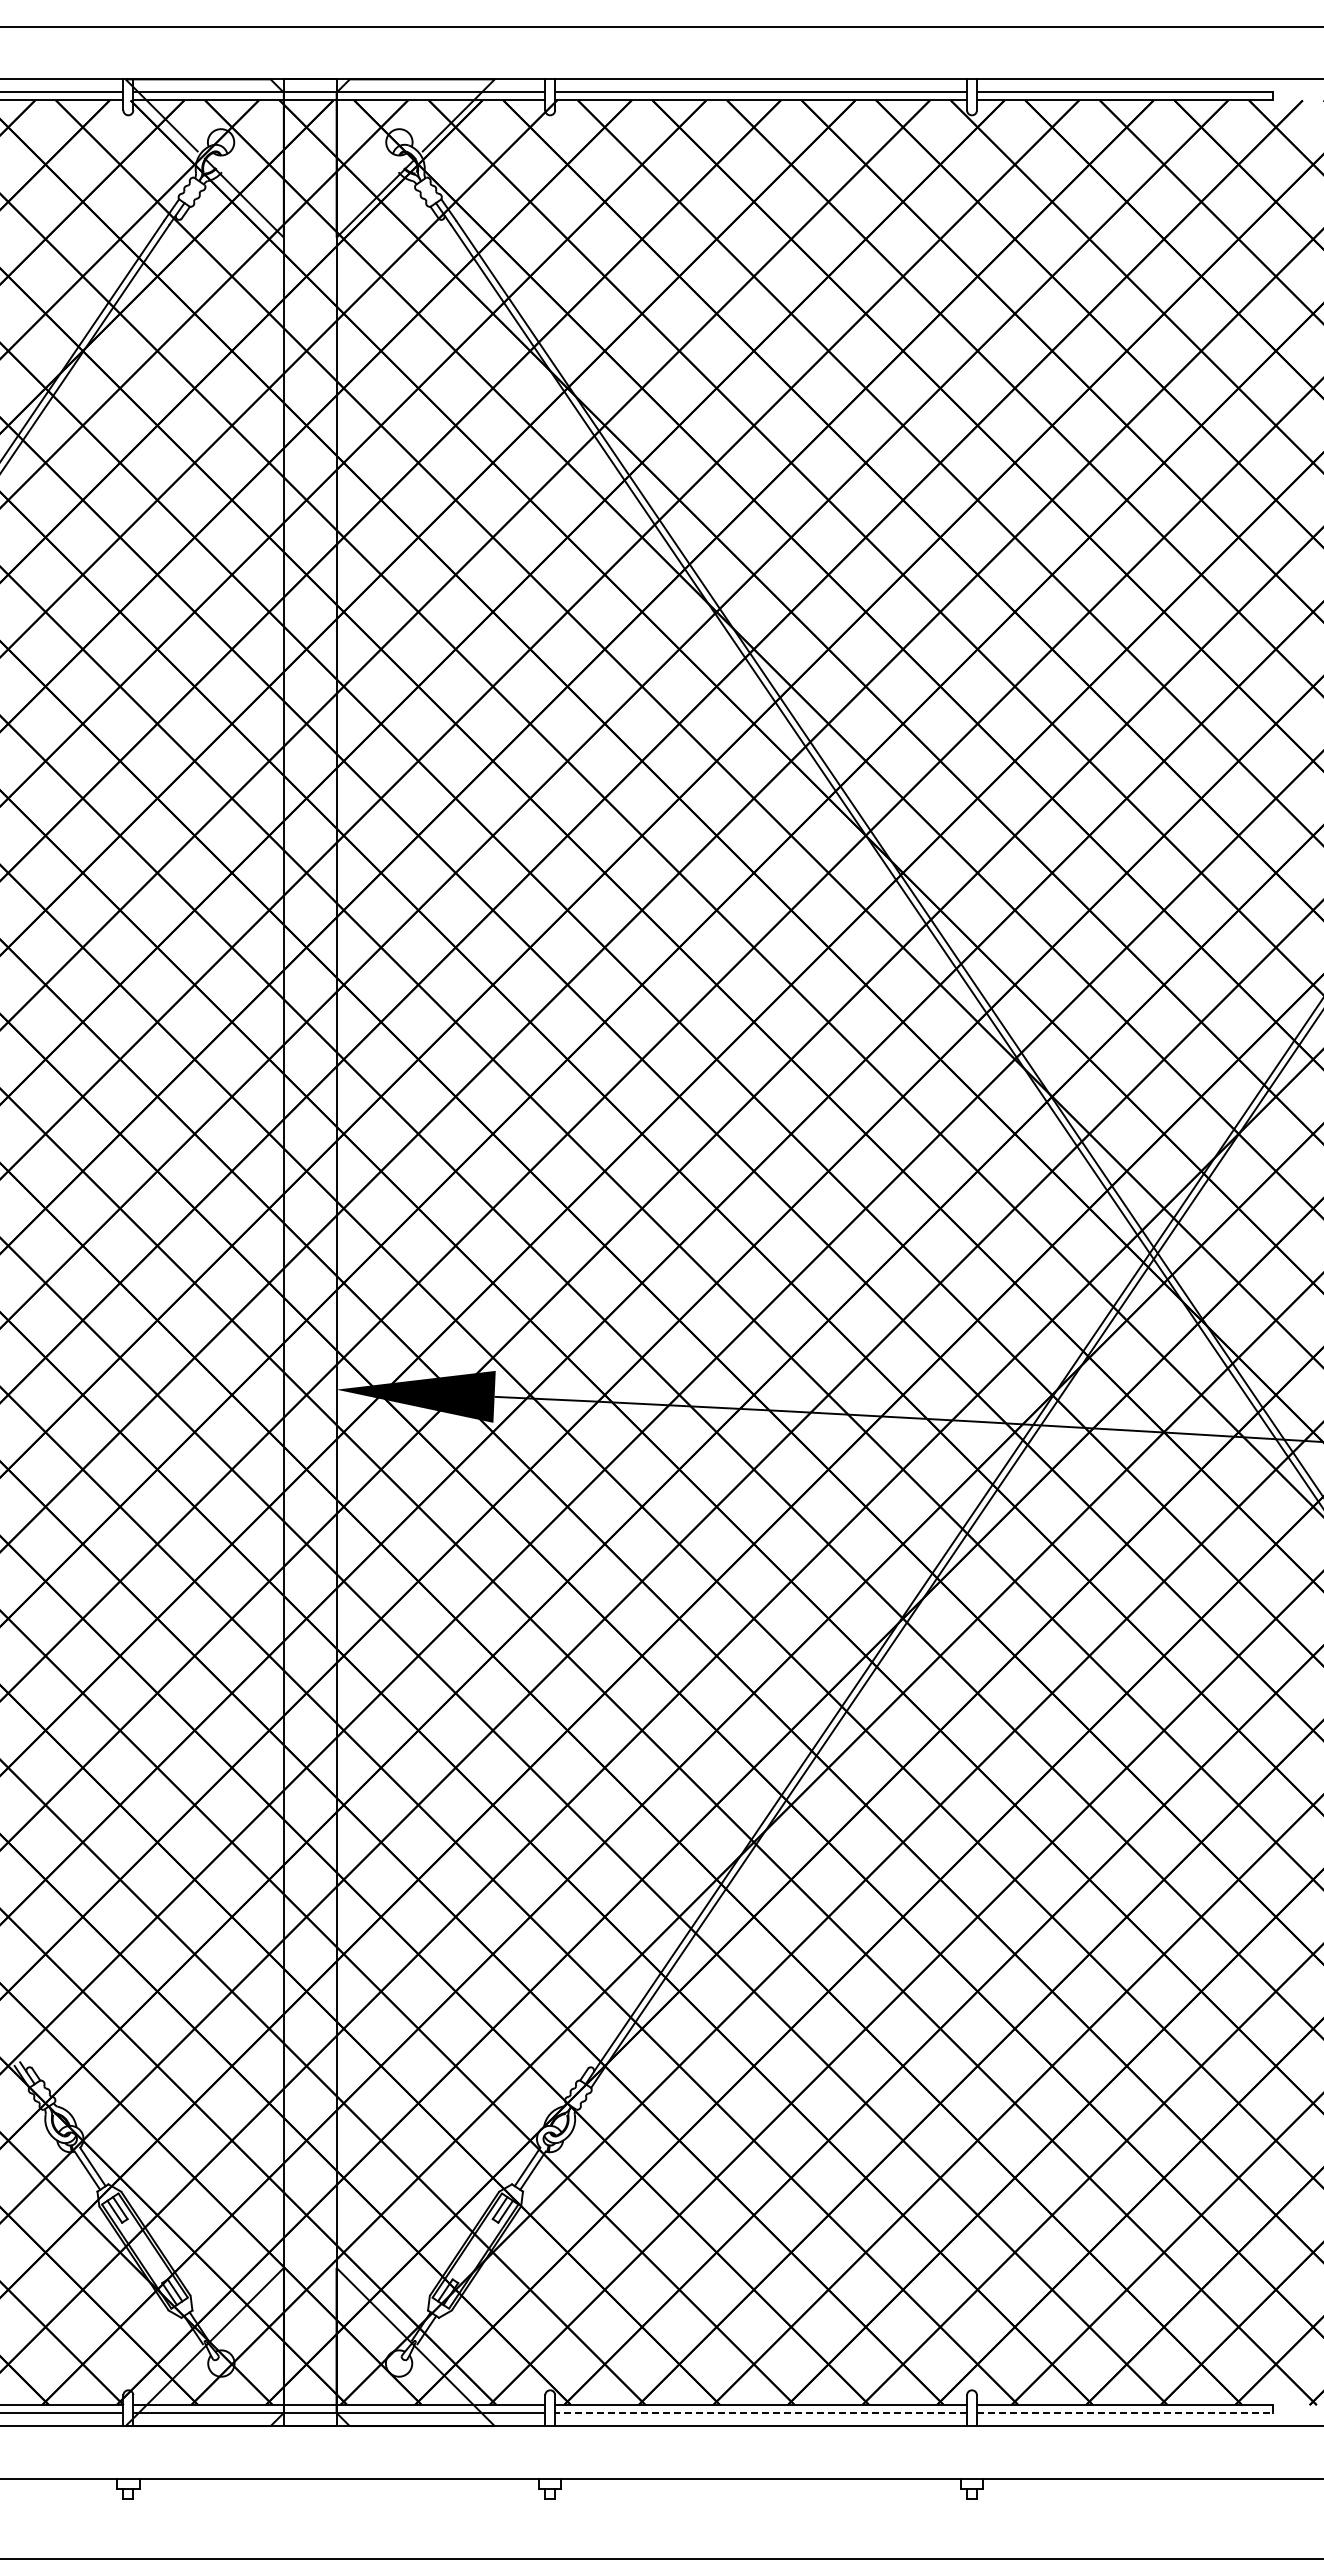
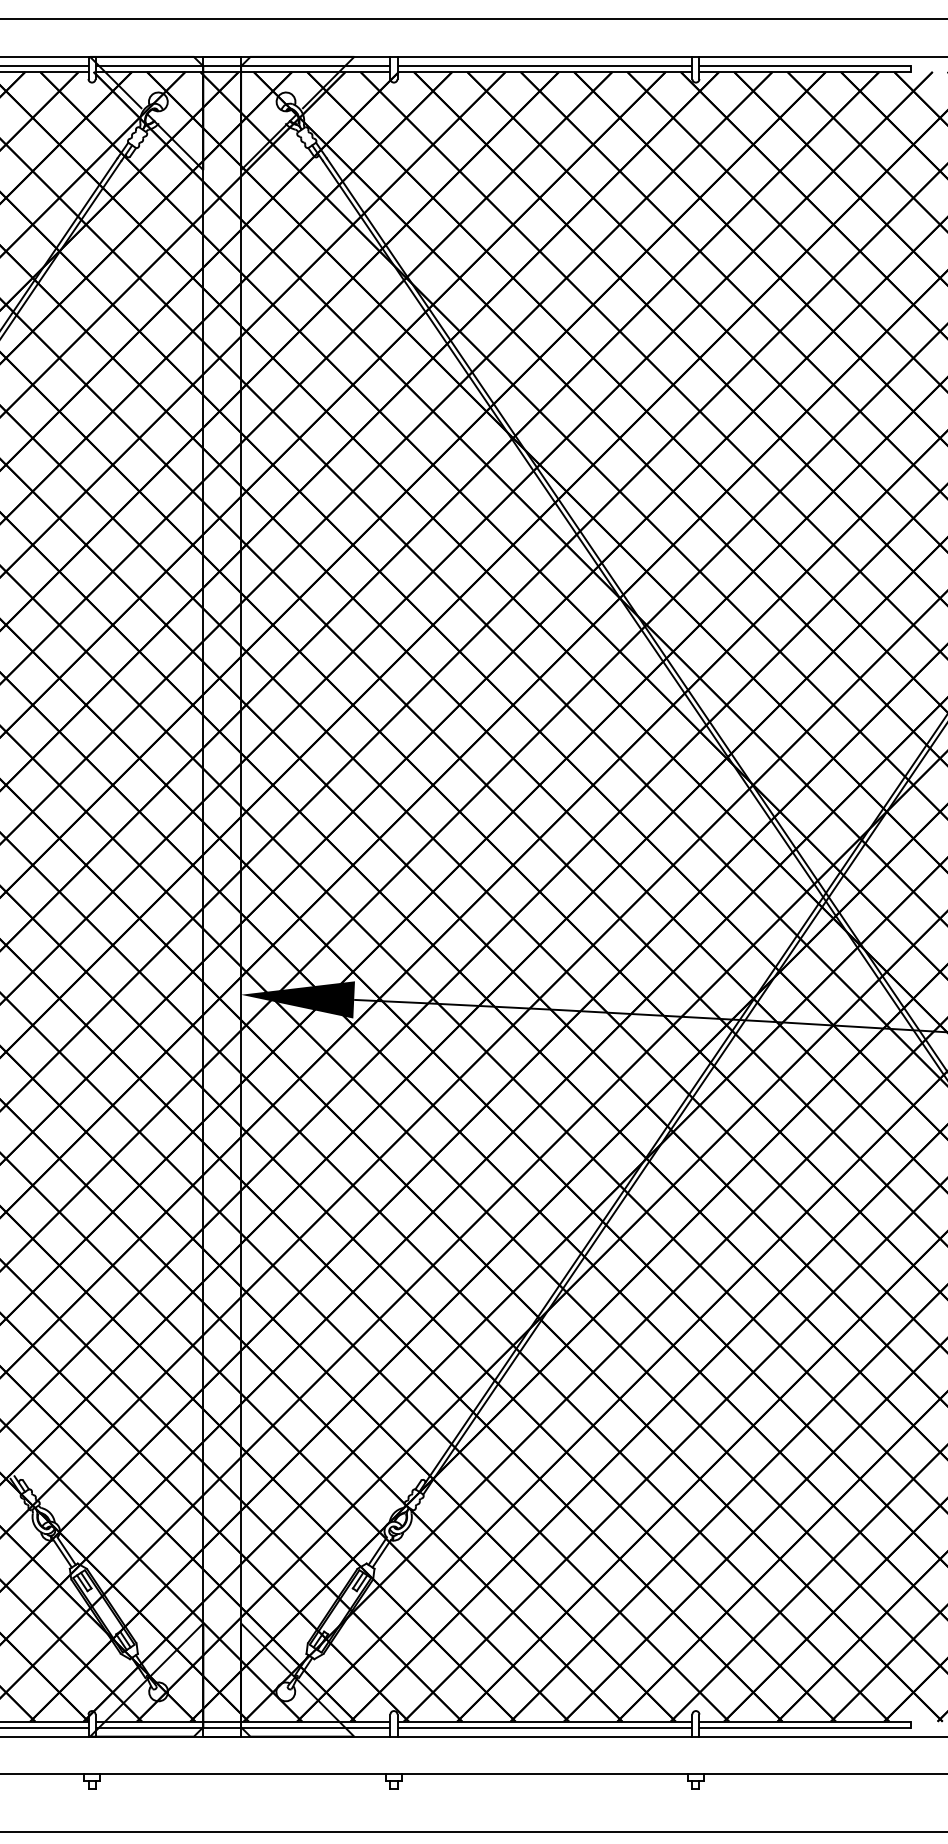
line: (761, 2413) -> (545, 1727), dashed -> solid
line: (1125, 2413) -> (805, 1727), dashed -> solid

